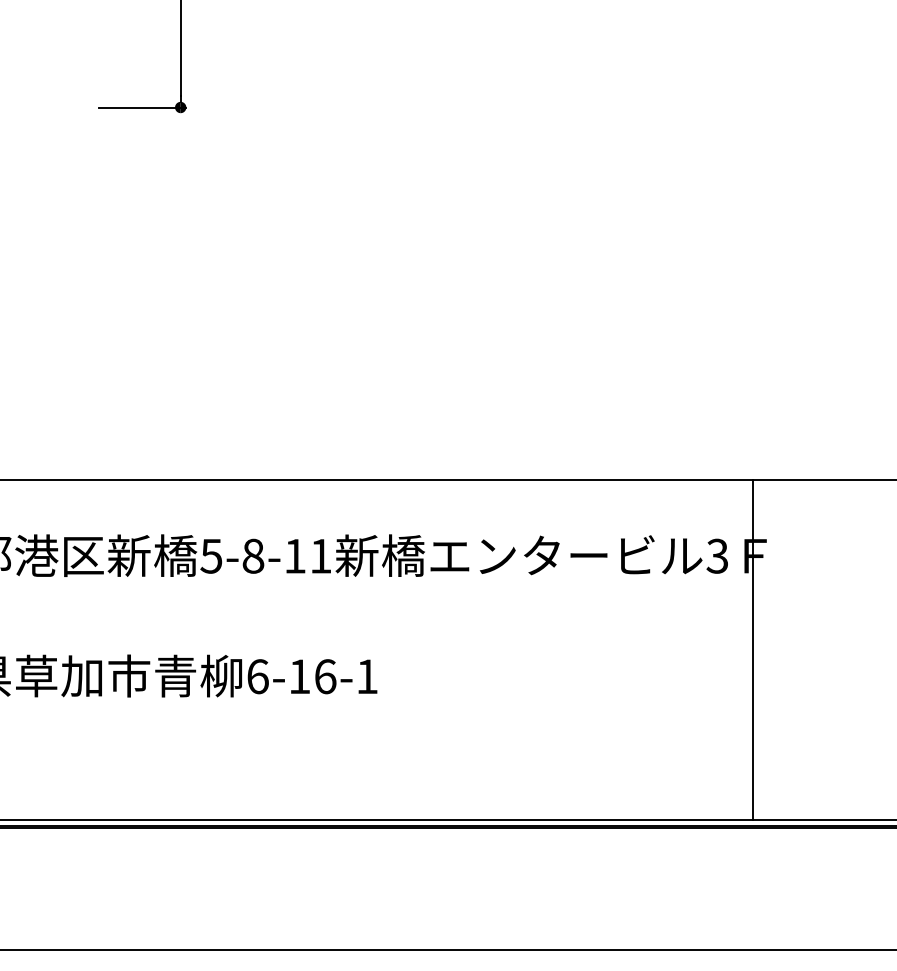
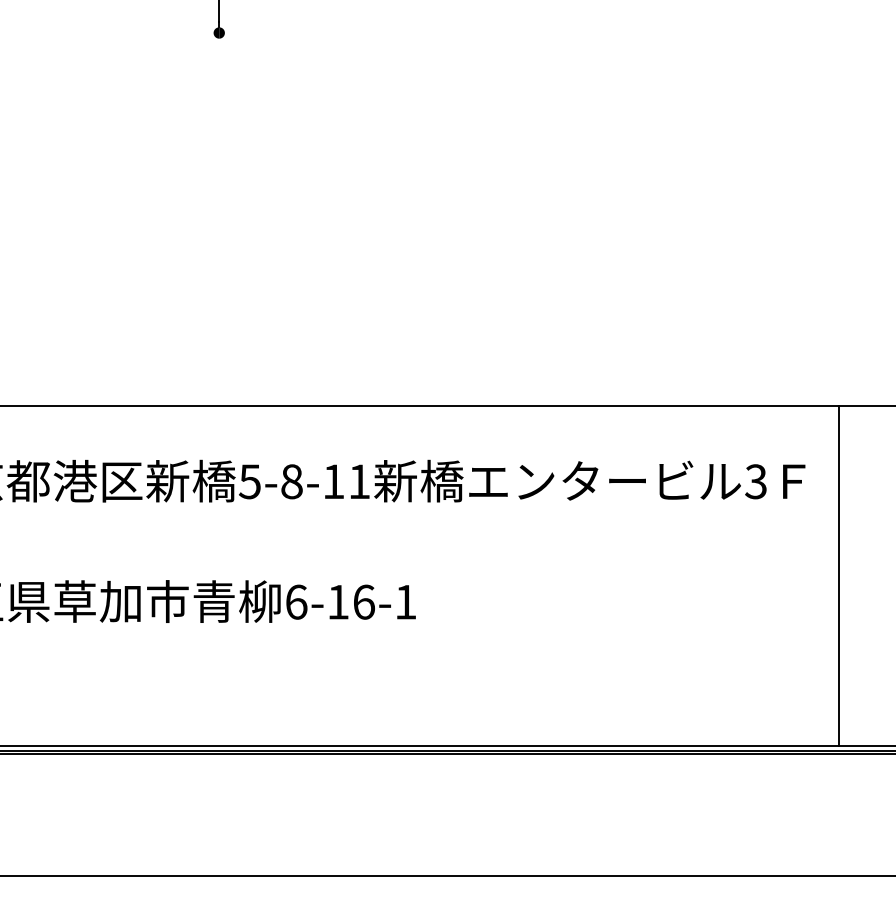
line: (142, 107) -> (181, 33), removed
line: (753, 650) -> (839, 576), moved

